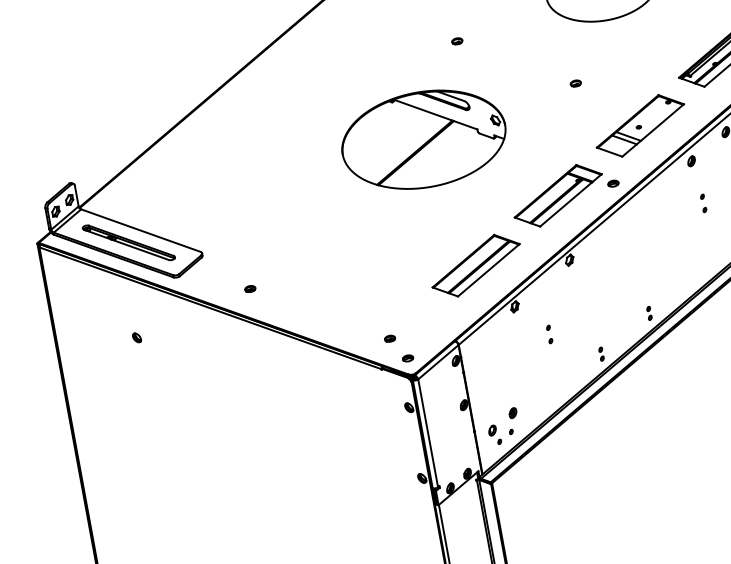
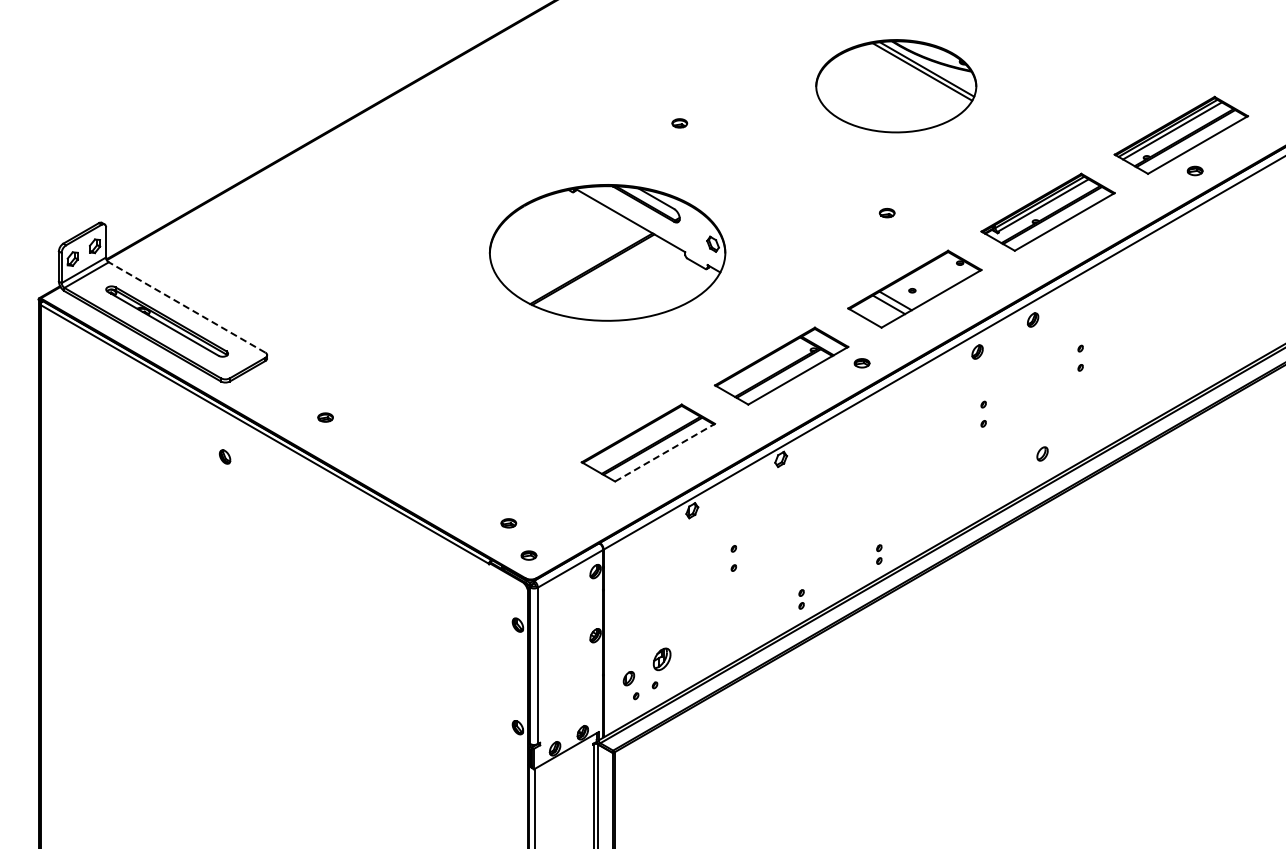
part: (575, 83) -> (886, 213), moved
line: (140, 230) -> (186, 307), solid -> dashed
line: (489, 270) -> (665, 452), solid -> dashed
part: (137, 337) -> (225, 456), moved
part: (513, 413) -> (662, 659), size x1.6

